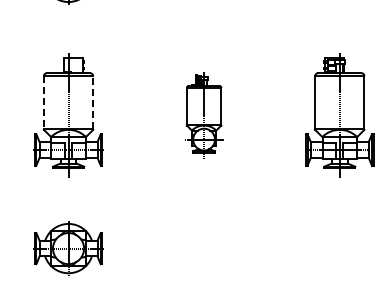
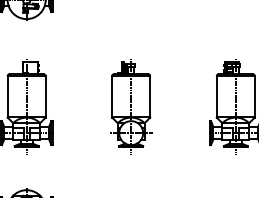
line: (93, 102) -> (45, 96), dashed -> solid
line: (43, 103) -> (7, 97), dashed -> solid
part: (203, 115) -> (130, 106), size x1.43

